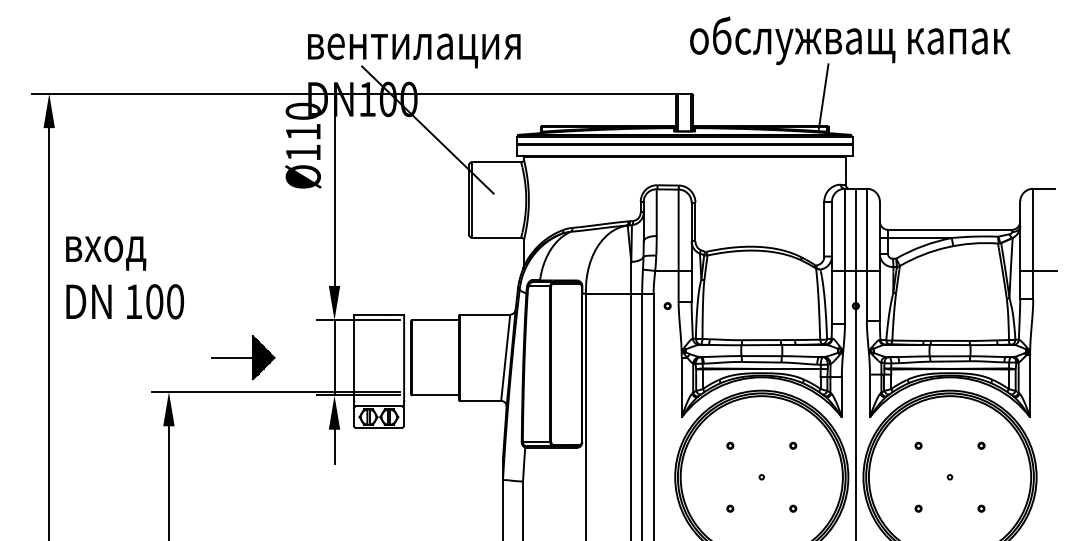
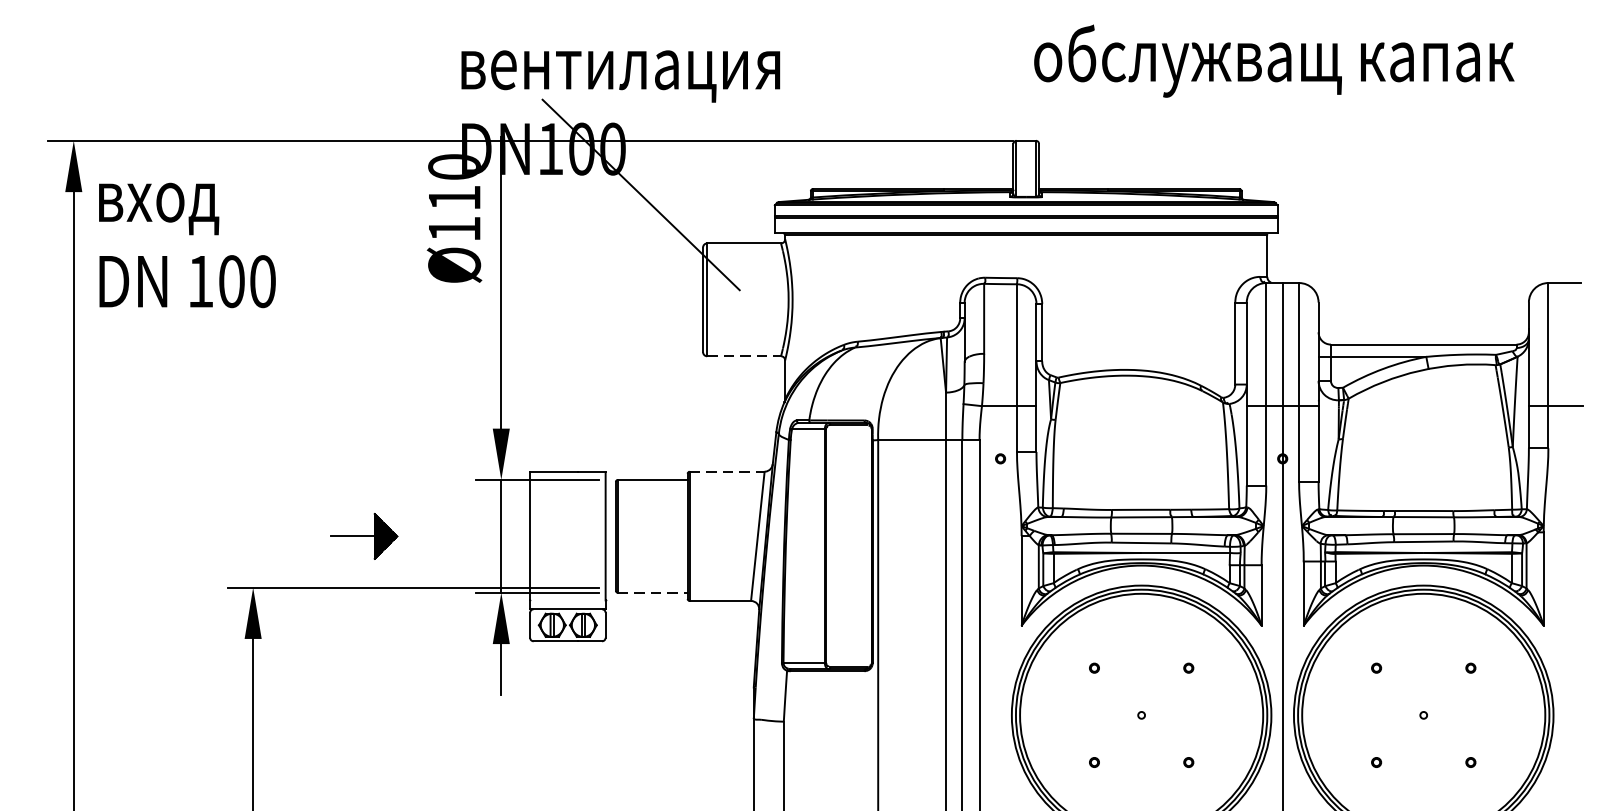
line: (823, 96) -> (1234, 144), removed
line: (496, 237) -> (744, 356), solid -> dashed
text: (124, 277) -> (186, 245), moved
line: (485, 314) -> (727, 471), solid -> dashed
part: (243, 357) -> (364, 535), size x0.7
line: (436, 395) -> (654, 592), solid -> dashed

